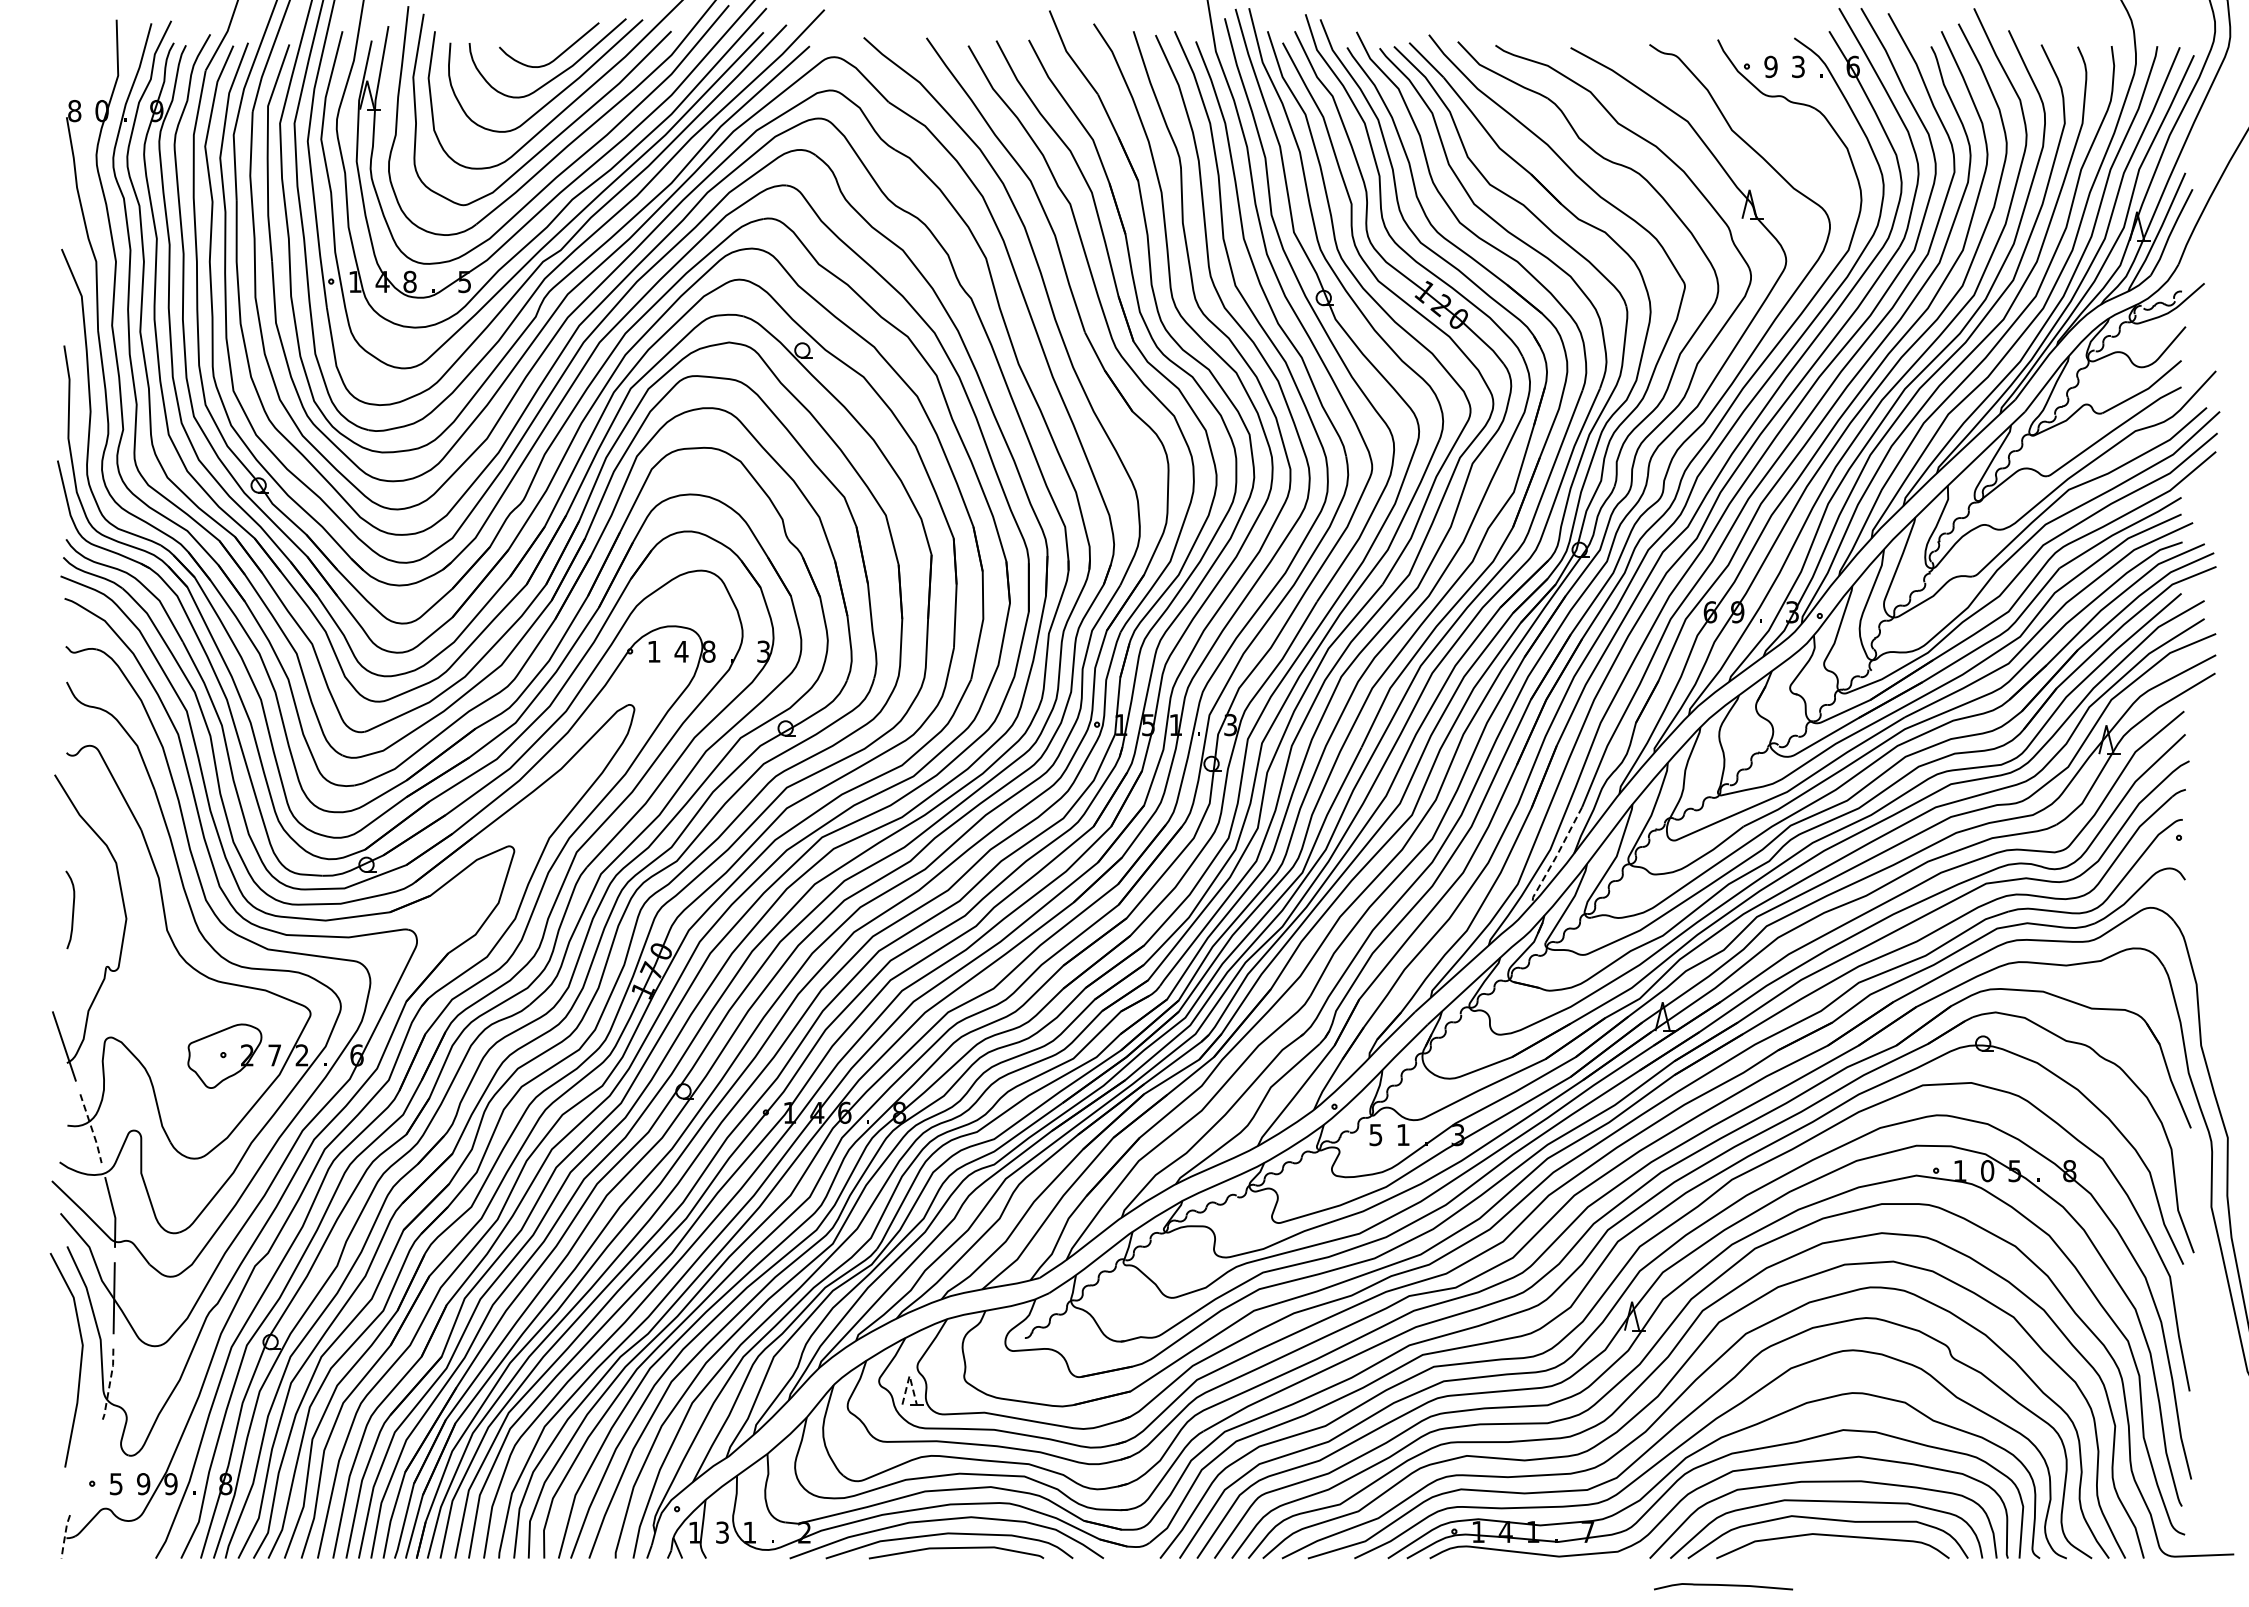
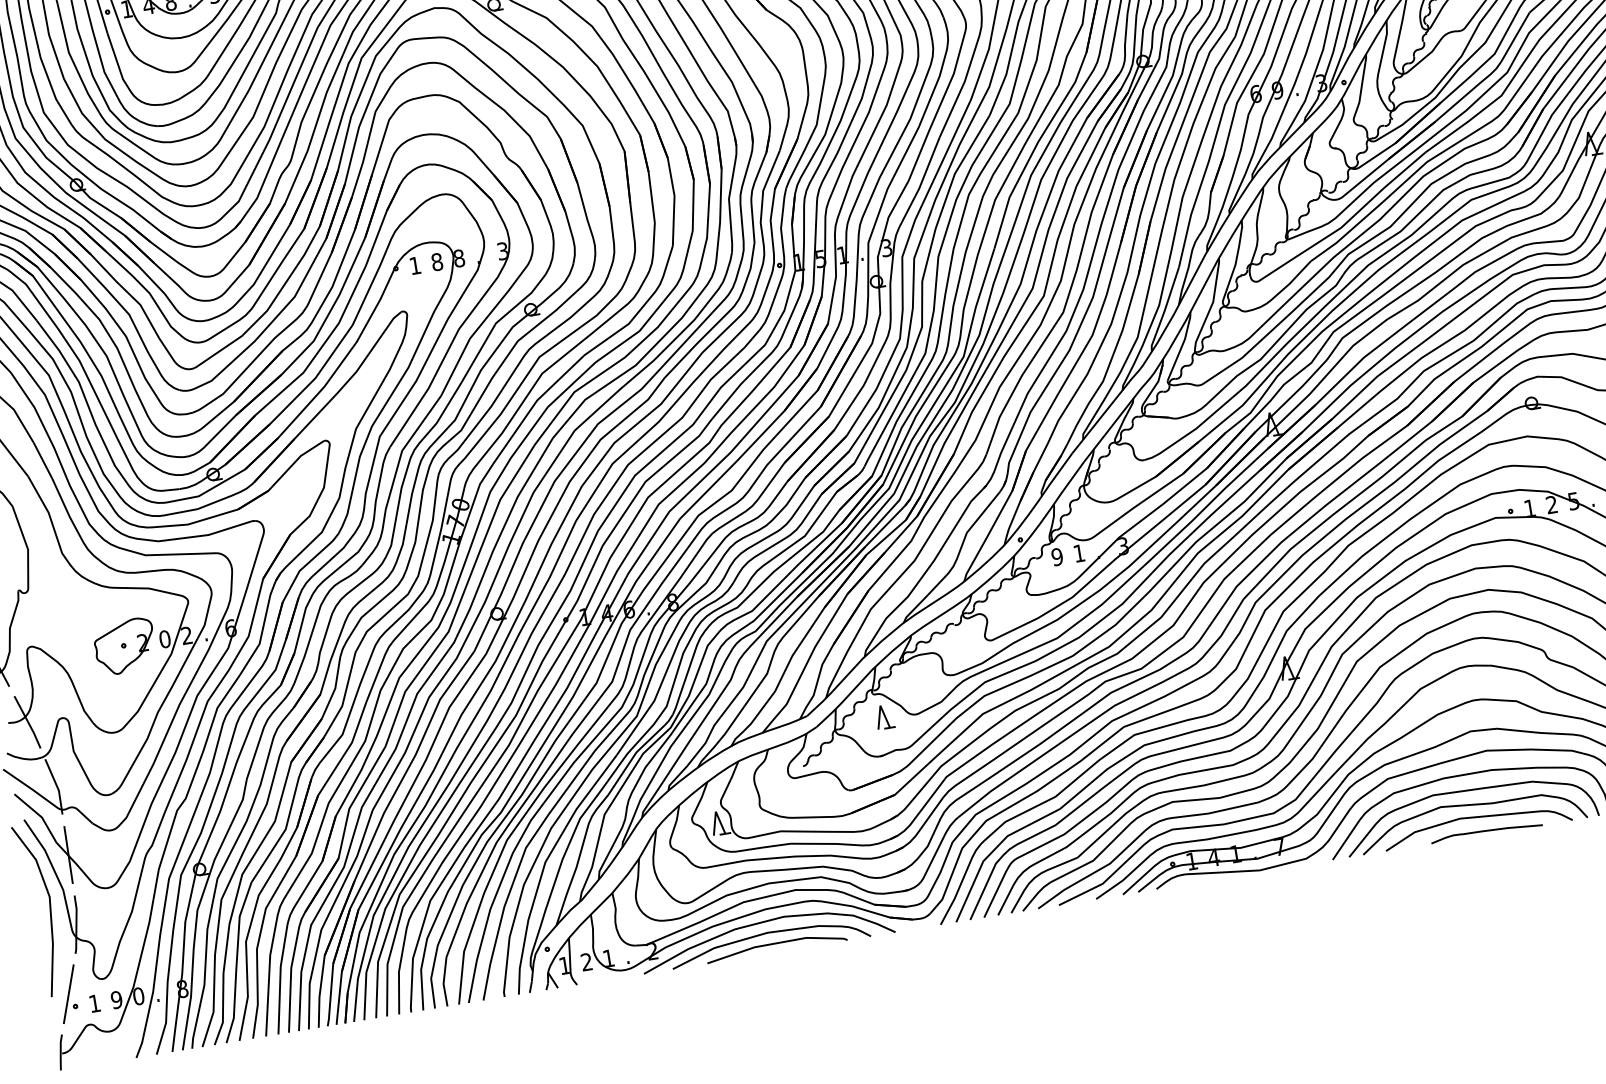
text: (681, 651) -> (437, 261), 4 -> 8
line: (1556, 857) -> (1165, 310), dashed -> solid
text: (274, 1055) -> (164, 639), 7 -> 0
line: (92, 1129) -> (28, 722), dashed -> solid
text: (1375, 1134) -> (1056, 556), 5 -> 9
text: (1987, 1171) -> (1551, 505), 0 -> 2
part: (1133, 1294) -> (884, 716), added
line: (909, 1375) -> (715, 811), dashed -> solid
line: (109, 1384) -> (76, 924), dashed -> solid
line: (86, 1467) -> (68, 994), added
text: (116, 1484) -> (95, 1003), 5 -> 1
text: (170, 1484) -> (138, 996), 9 -> 0
text: (722, 1532) -> (586, 961), 3 -> 2
line: (64, 1536) -> (60, 1052), dashed -> solid
curve: (1723, 1585) -> (1486, 831), moved

